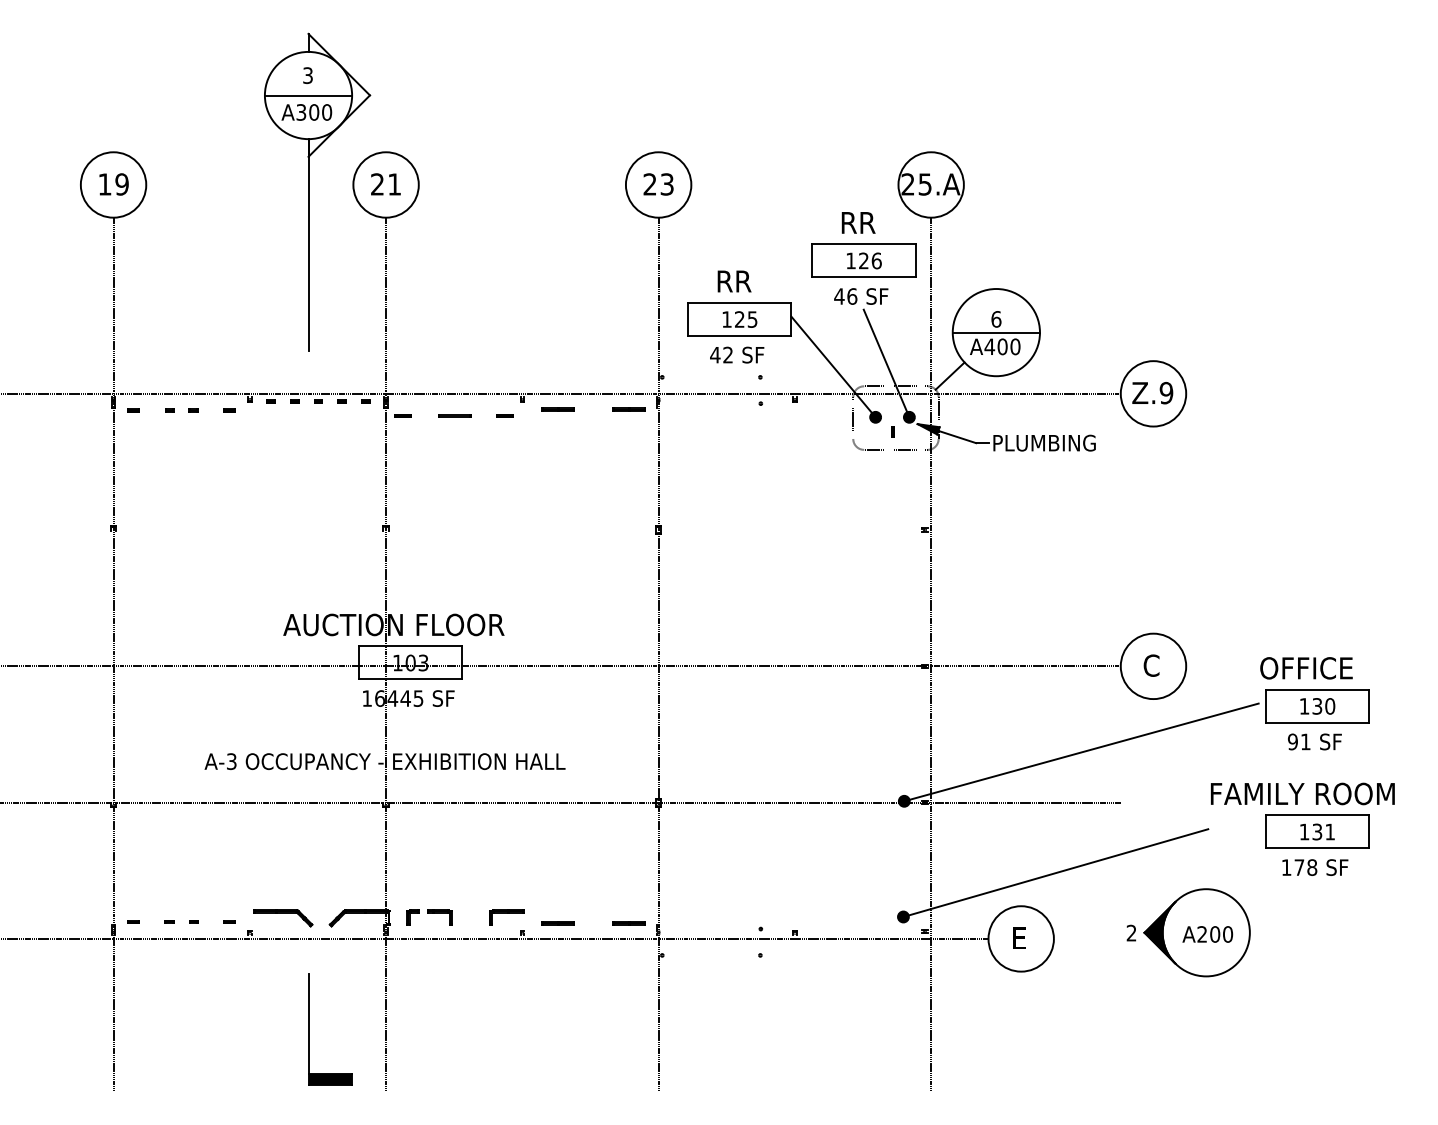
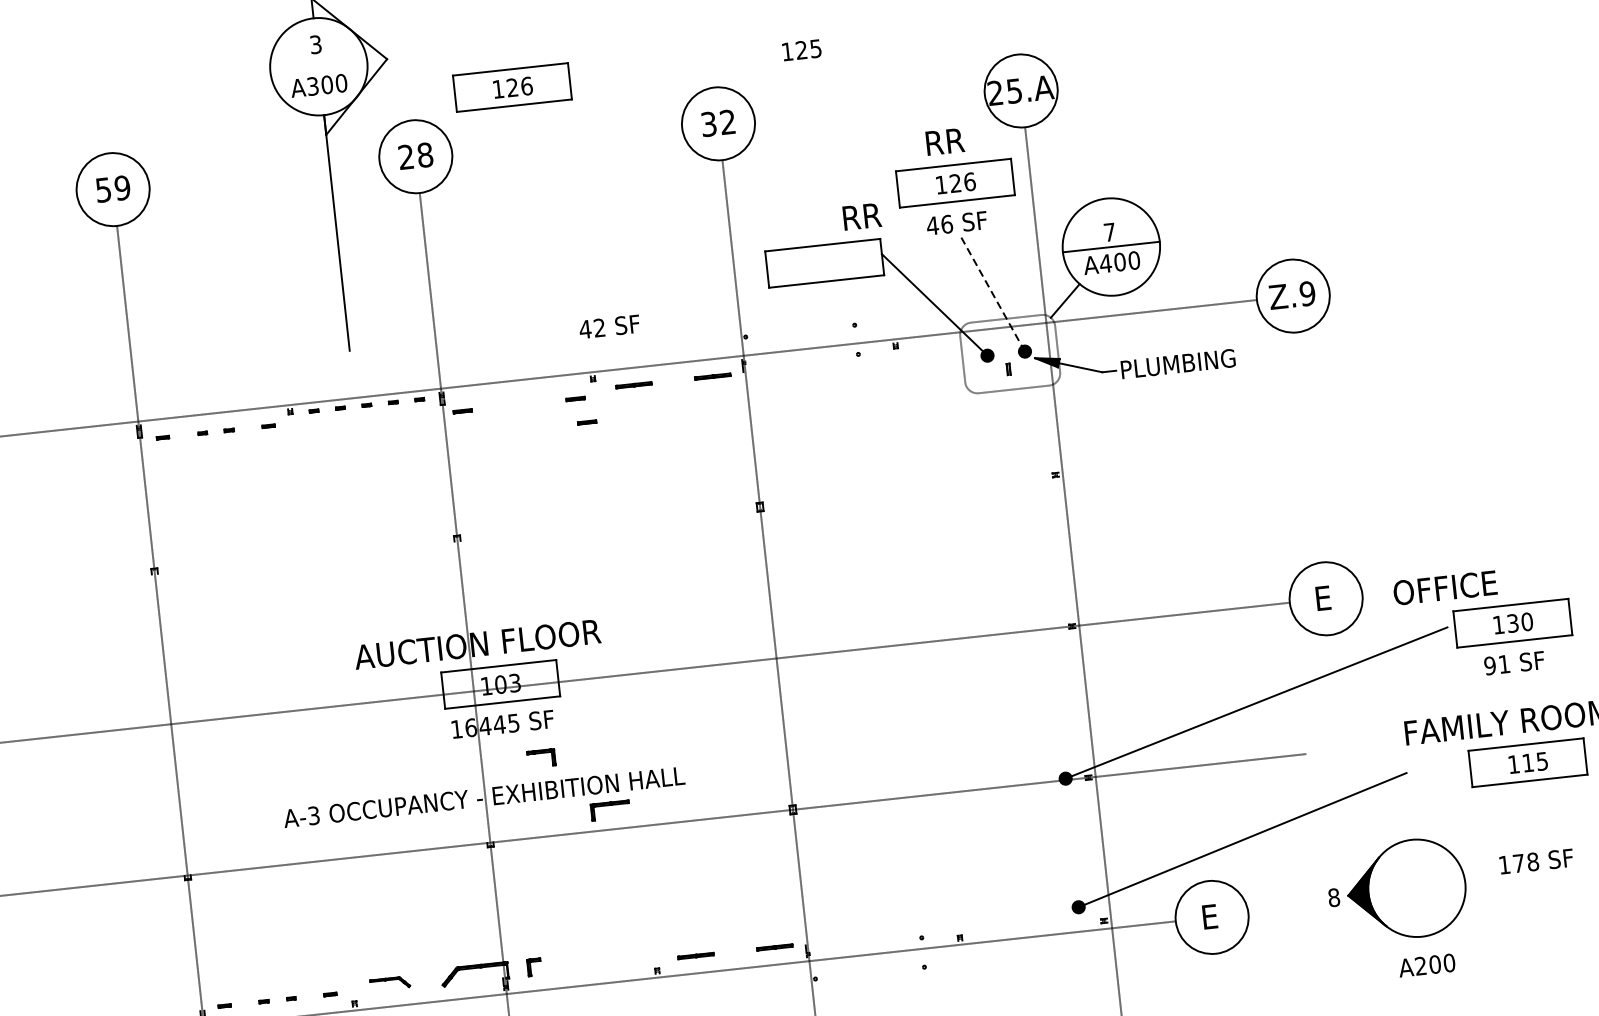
line: (308, 95) -> (318, 66), removed
part: (478, 132) -> (512, 87), added
text: (104, 184) -> (103, 190), 19 -> 59
text: (394, 184) -> (425, 155), 21 -> 28
text: (658, 184) -> (718, 123), 23 -> 32
text: (734, 281) -> (862, 216), moved
text: (739, 319) -> (801, 50), moved
text: (996, 319) -> (1109, 232), 6 -> 7
text: (737, 354) -> (609, 326), moved
line: (886, 363) -> (993, 294), solid -> dashed
line: (454, 415) -> (519, 404), removed
line: (512, 437) -> (586, 421), added
text: (1151, 665) -> (1323, 598), C -> E
text: (1306, 668) -> (1445, 588), moved
text: (1323, 831) -> (1534, 761), 131 -> 115
text: (1315, 867) -> (1536, 861), moved
part: (439, 917) -> (541, 758), moved
part: (506, 917) -> (609, 810), moved
part: (283, 918) -> (390, 983), size x0.6
text: (1131, 932) -> (1333, 896), 2 -> 8
text: (1207, 934) -> (1426, 965), moved

